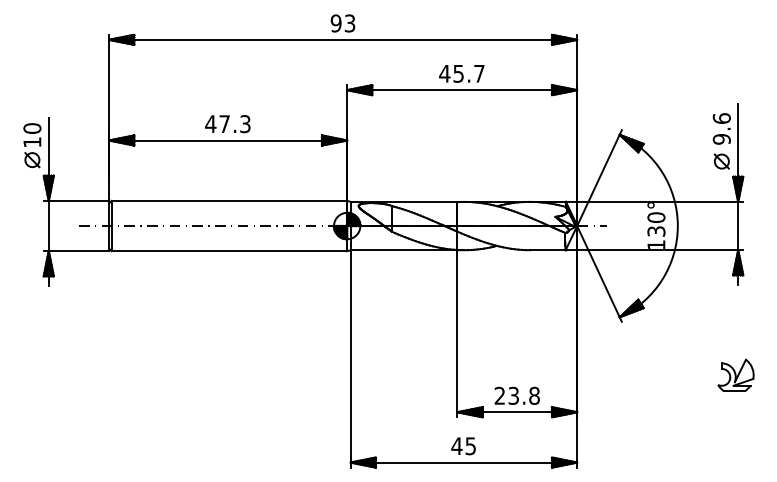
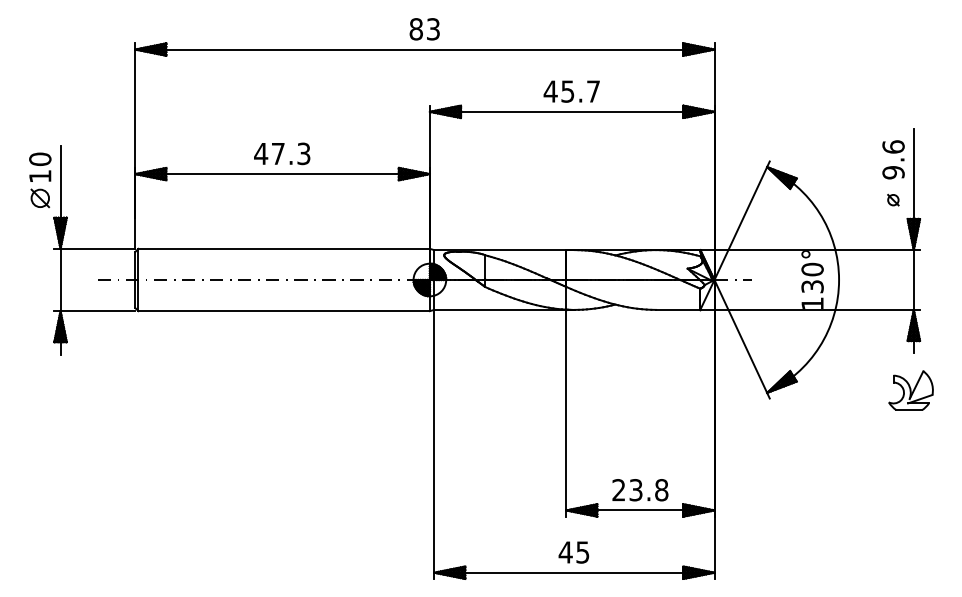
text: (335, 23) -> (415, 29), 93 -> 83
part: (721, 161) -> (893, 200), size x0.6
part: (735, 374) -> (910, 389), moved

